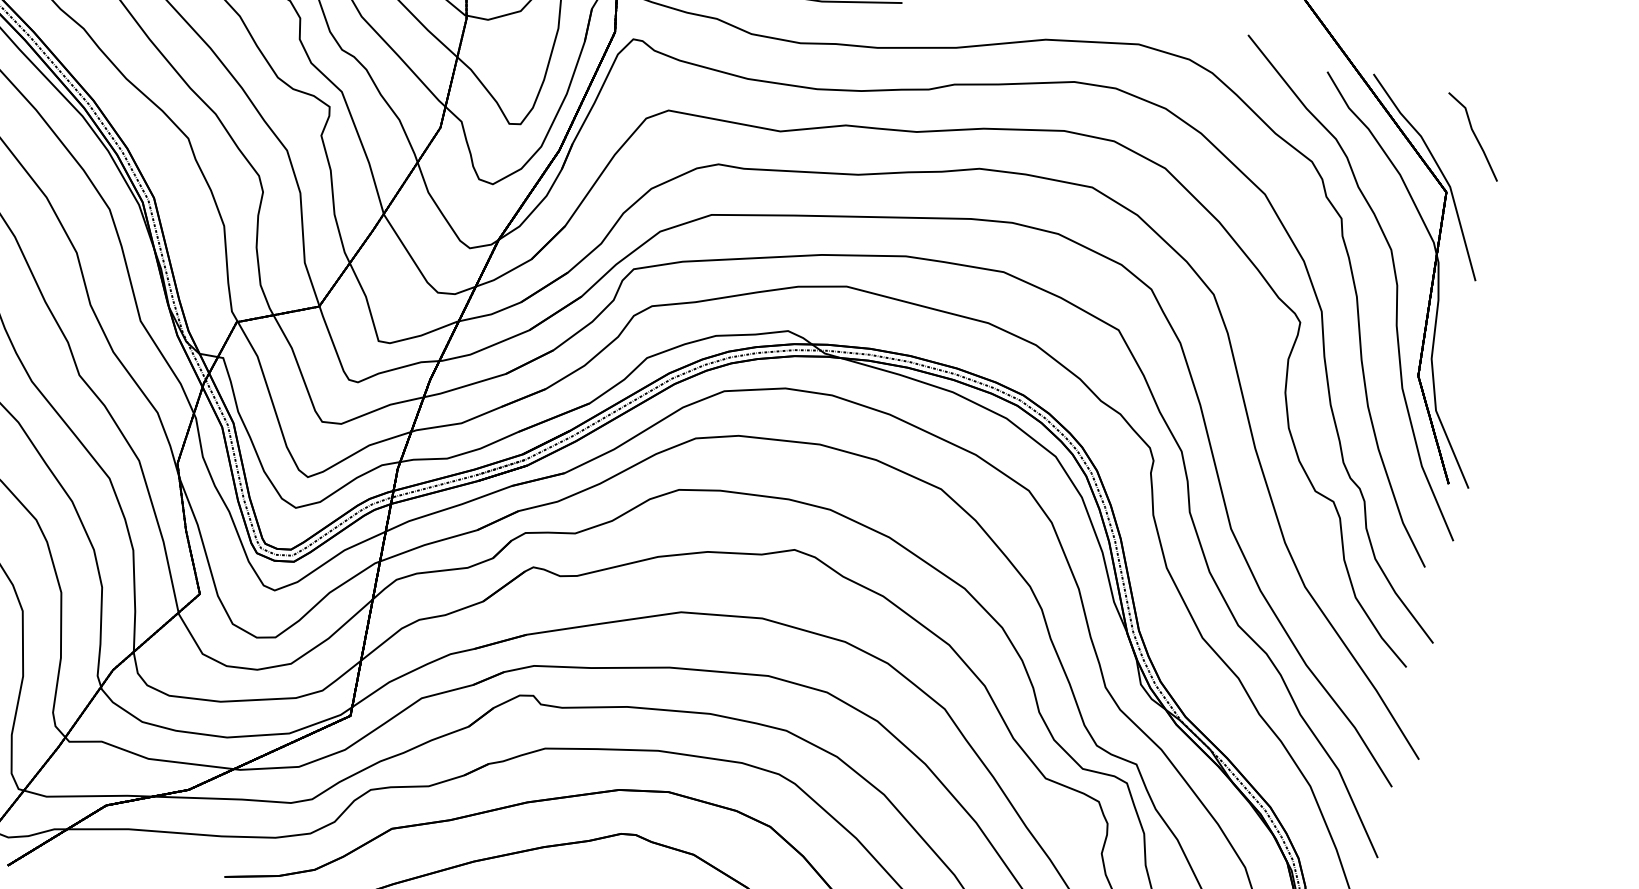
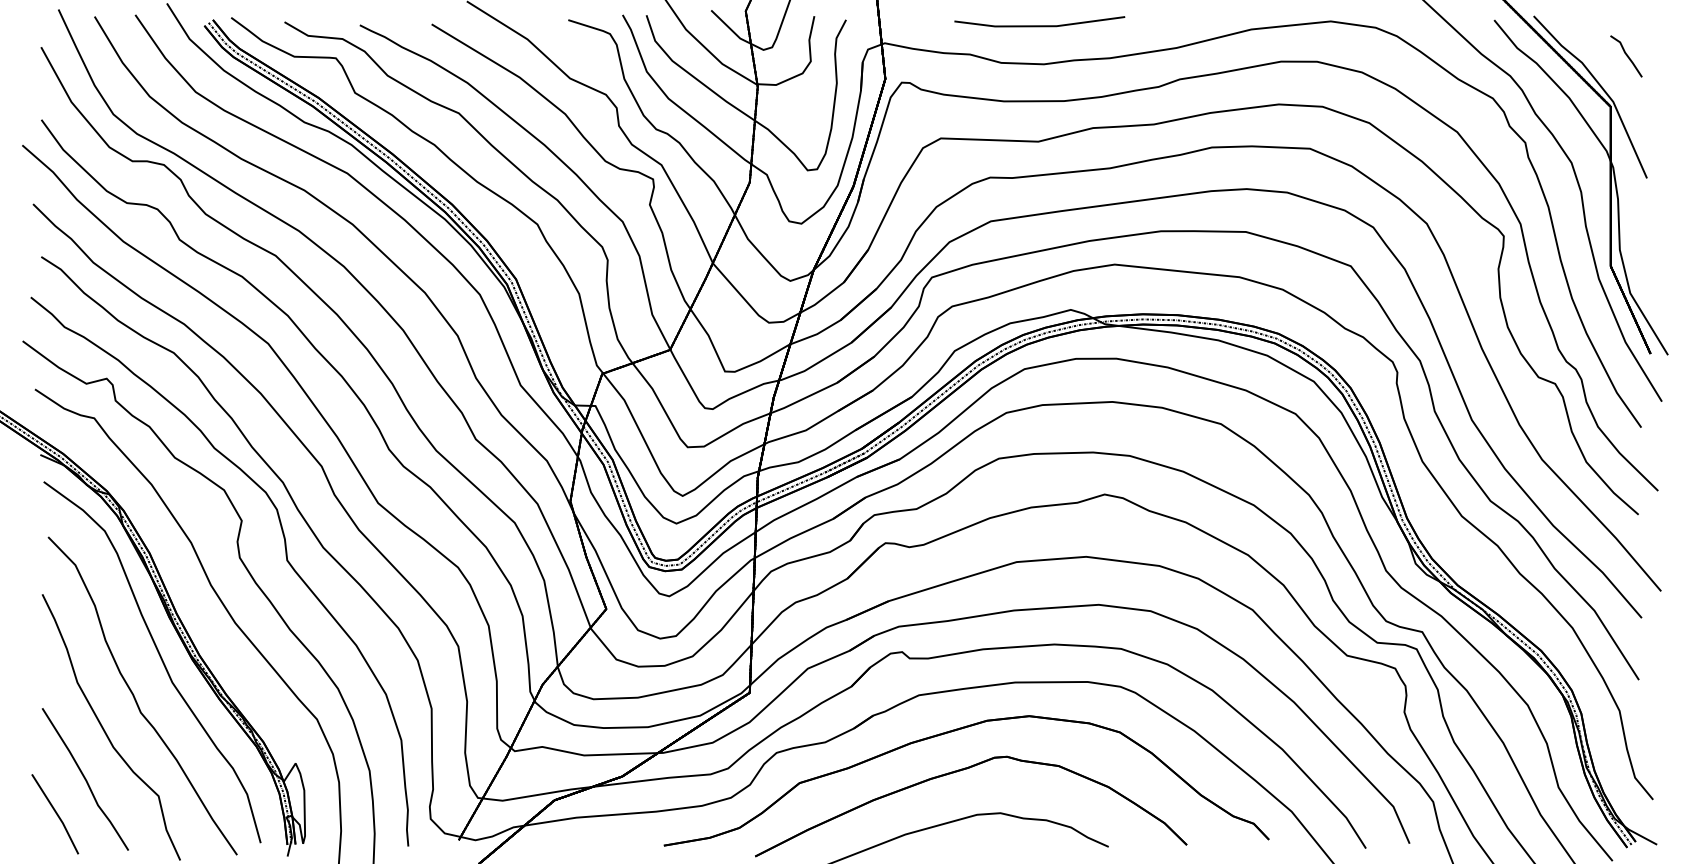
part: (1473, 136) -> (1626, 56), size x0.6

